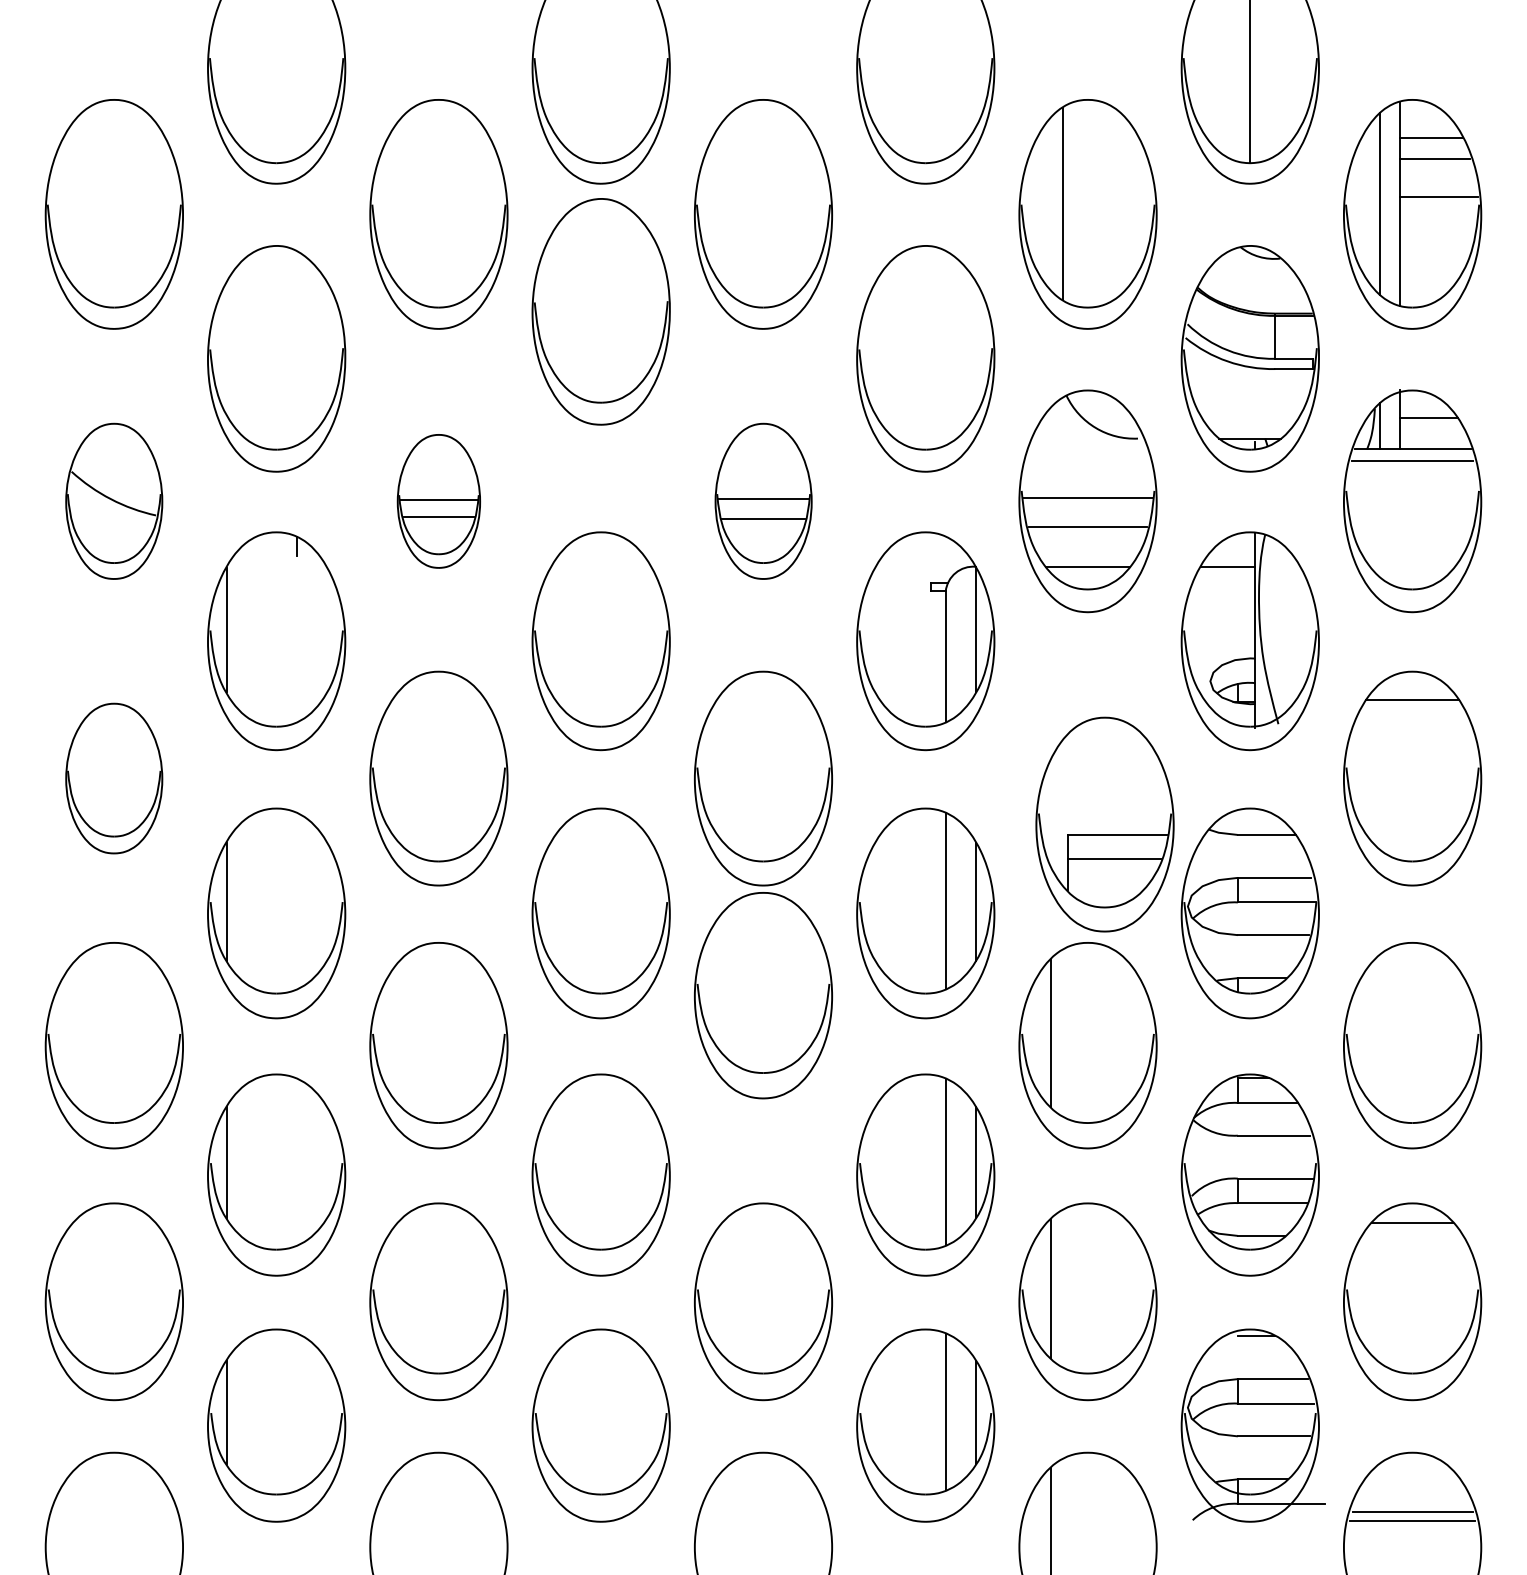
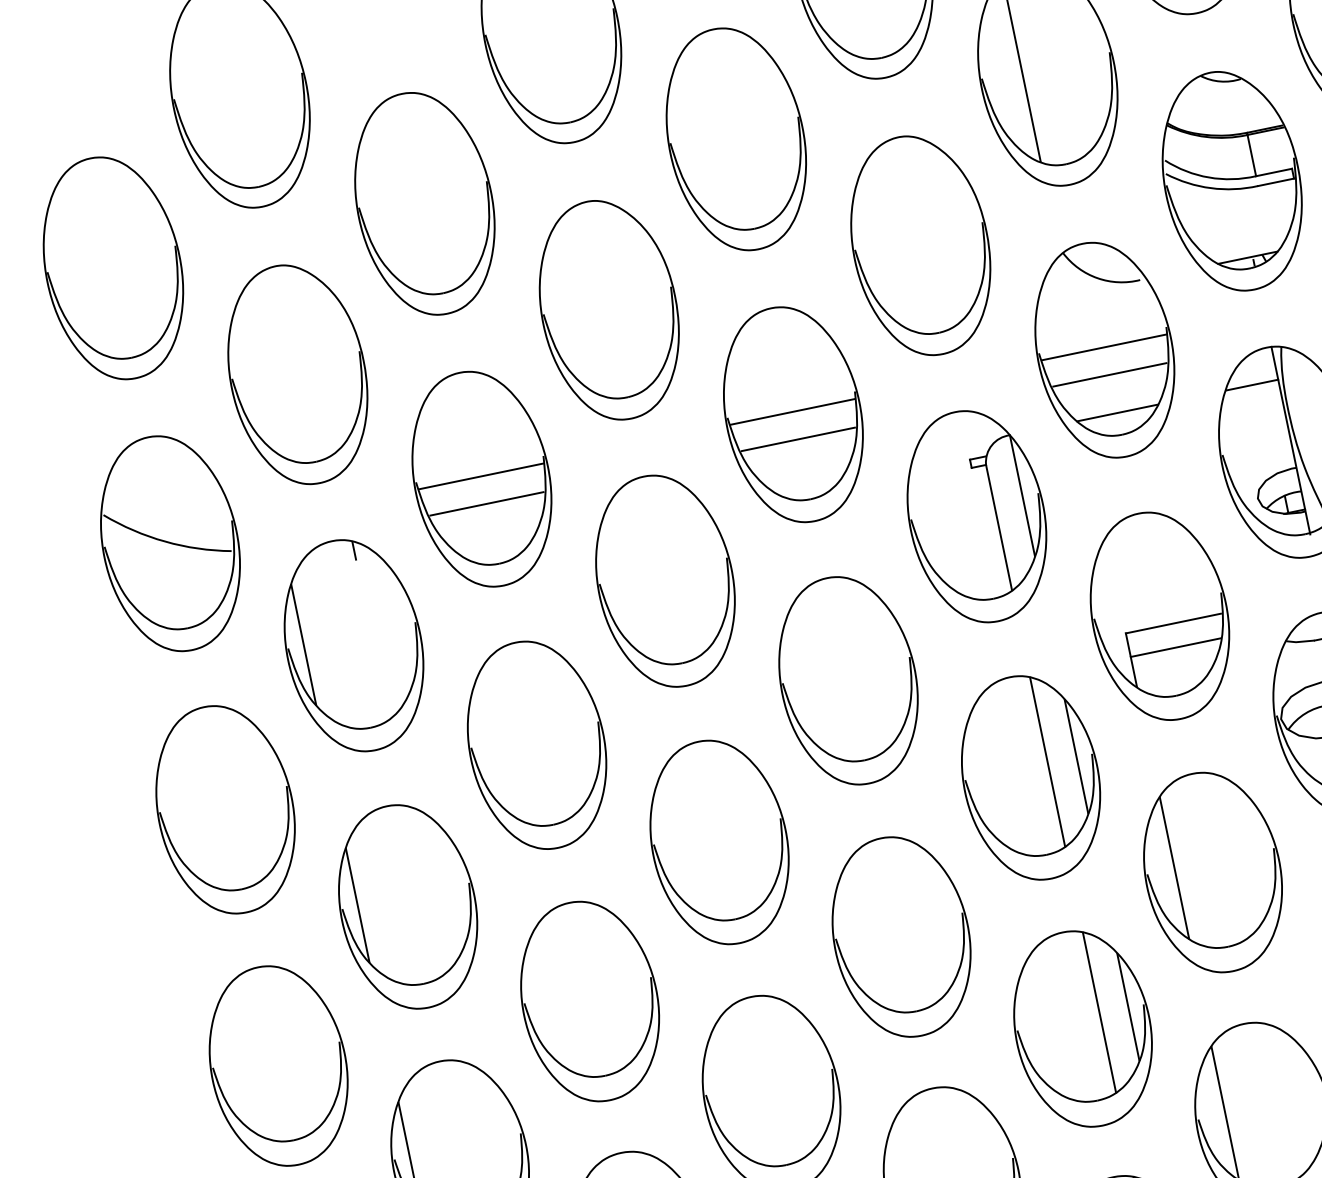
part: (600, 311) -> (608, 309), moved
part: (113, 501) -> (169, 543), size x1.43
part: (438, 501) -> (481, 479), size x1.67
part: (763, 501) -> (793, 414), size x1.43
part: (113, 778) -> (224, 809), size x1.43
part: (1104, 824) -> (1159, 616), moved
part: (763, 995) -> (901, 936), moved

